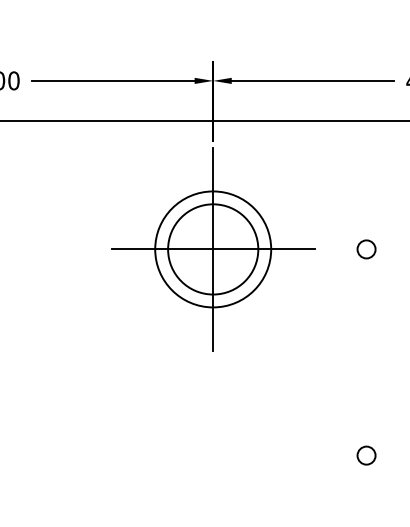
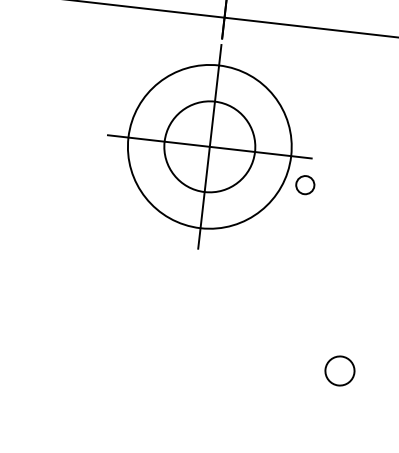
circle: (213, 249) -> (210, 146), size x1.4
circle: (366, 249) -> (305, 185), moved
circle: (366, 455) -> (339, 370), size x1.6

